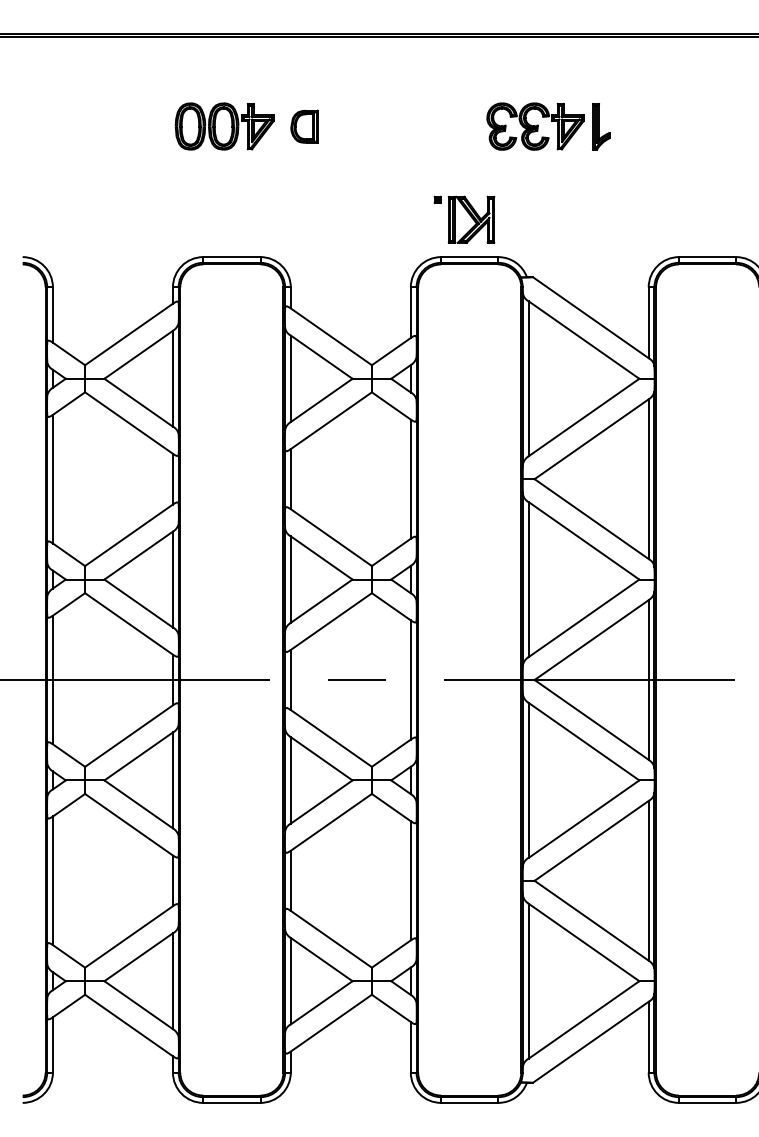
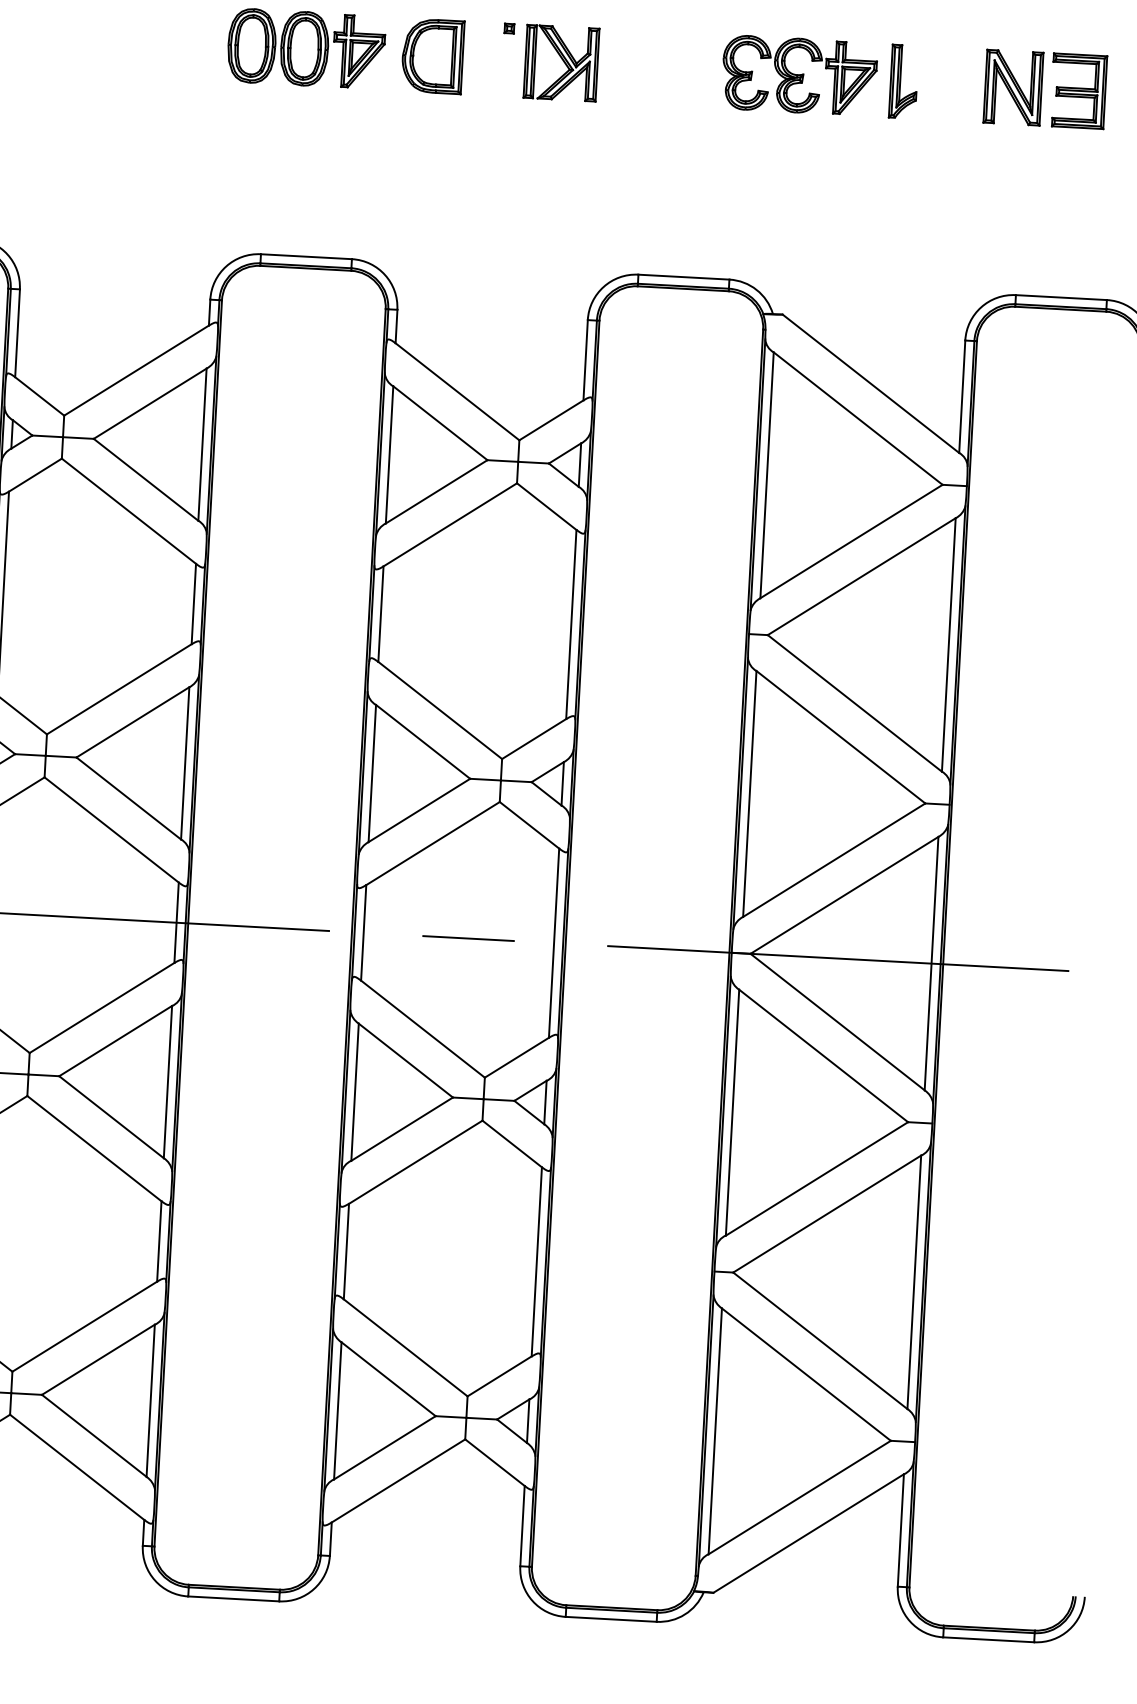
part: (304, 126) -> (432, 55), size x1.43
part: (690, 126) -> (1045, 88), added
part: (464, 219) -> (550, 62), moved

